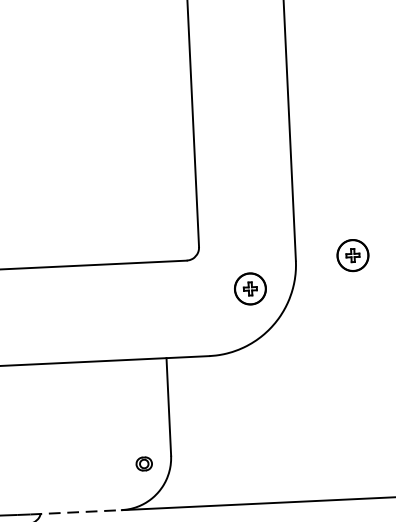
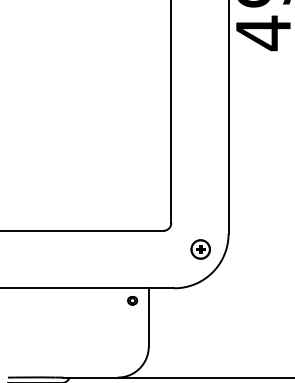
part: (352, 255) -> (262, 232), removed
part: (144, 463) -> (132, 300), moved
line: (77, 512) -> (91, 377), dashed -> solid

